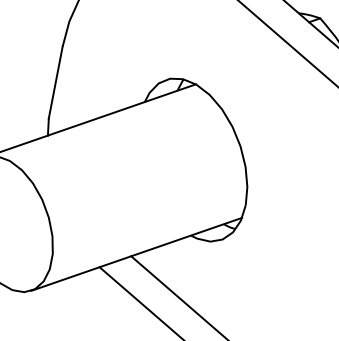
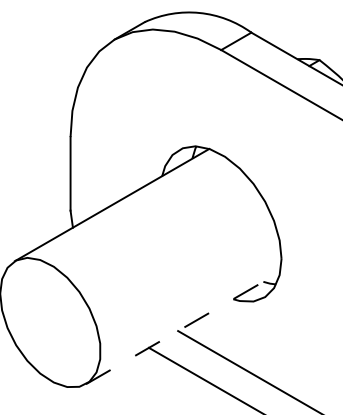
line: (137, 253) -> (183, 327), solid -> dashed

